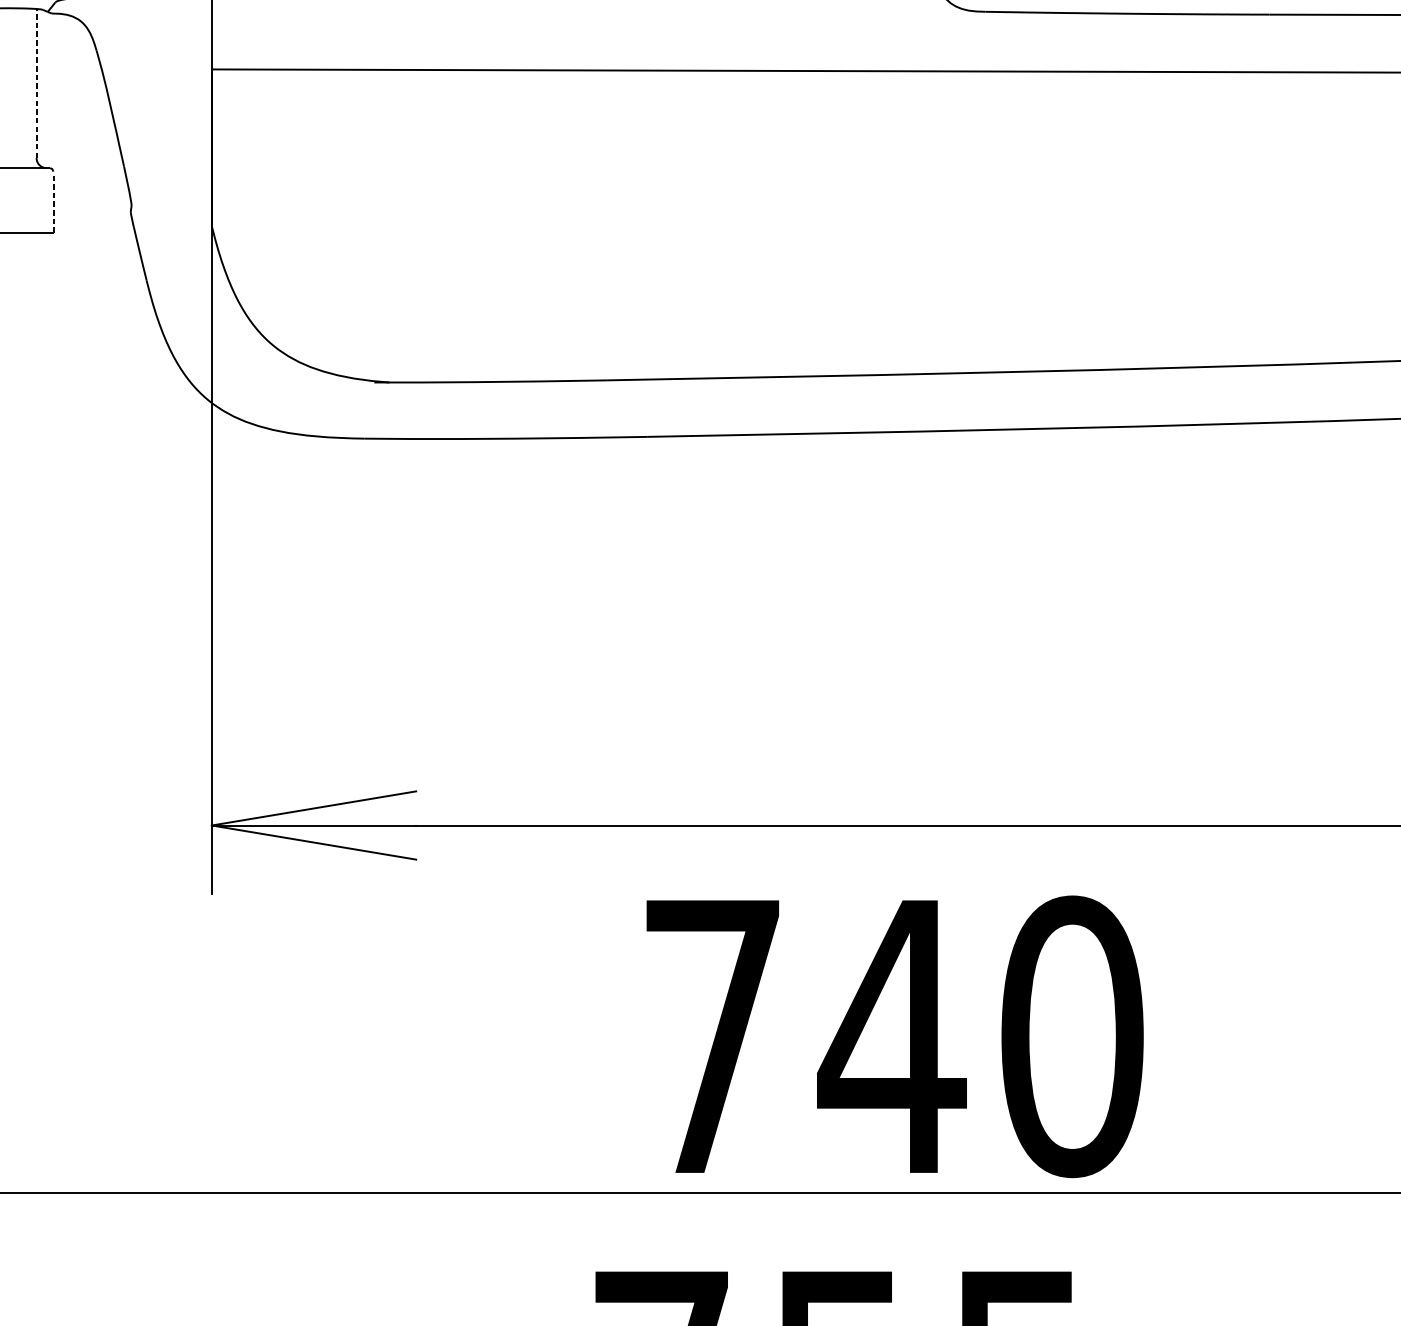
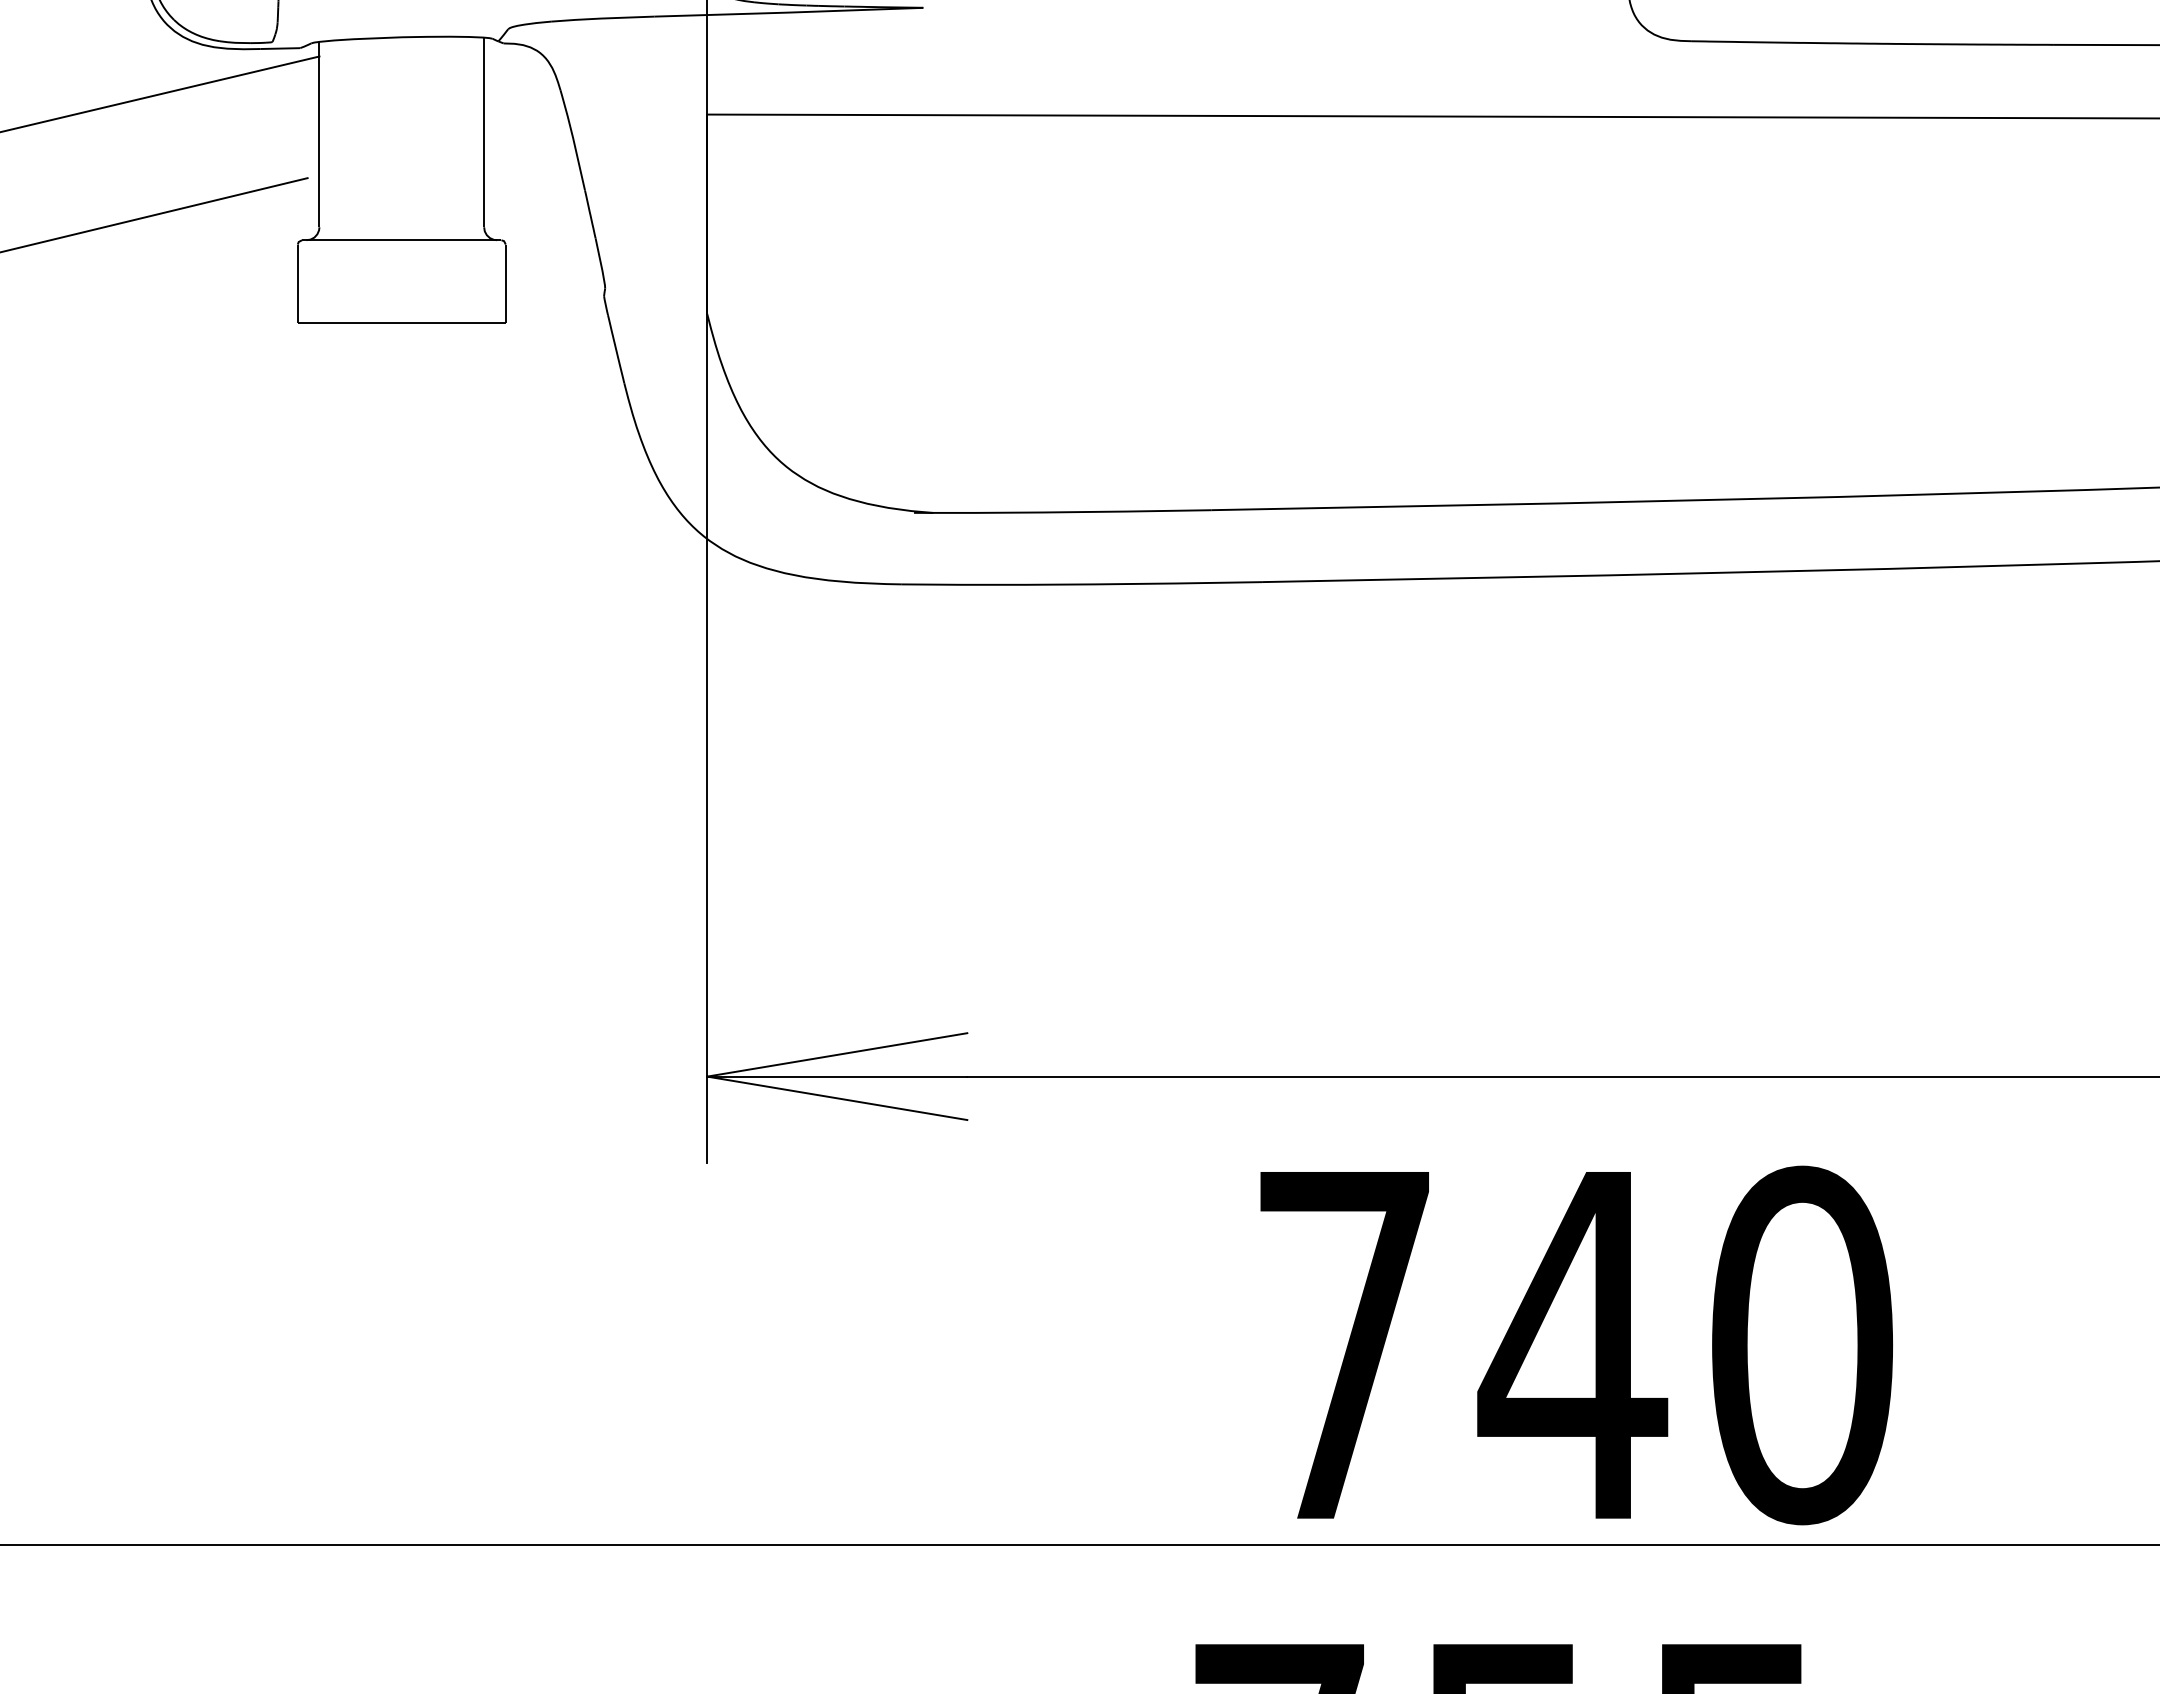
line: (36, 83) -> (484, 132), dashed -> solid
line: (53, 202) -> (505, 283), dashed -> solid

